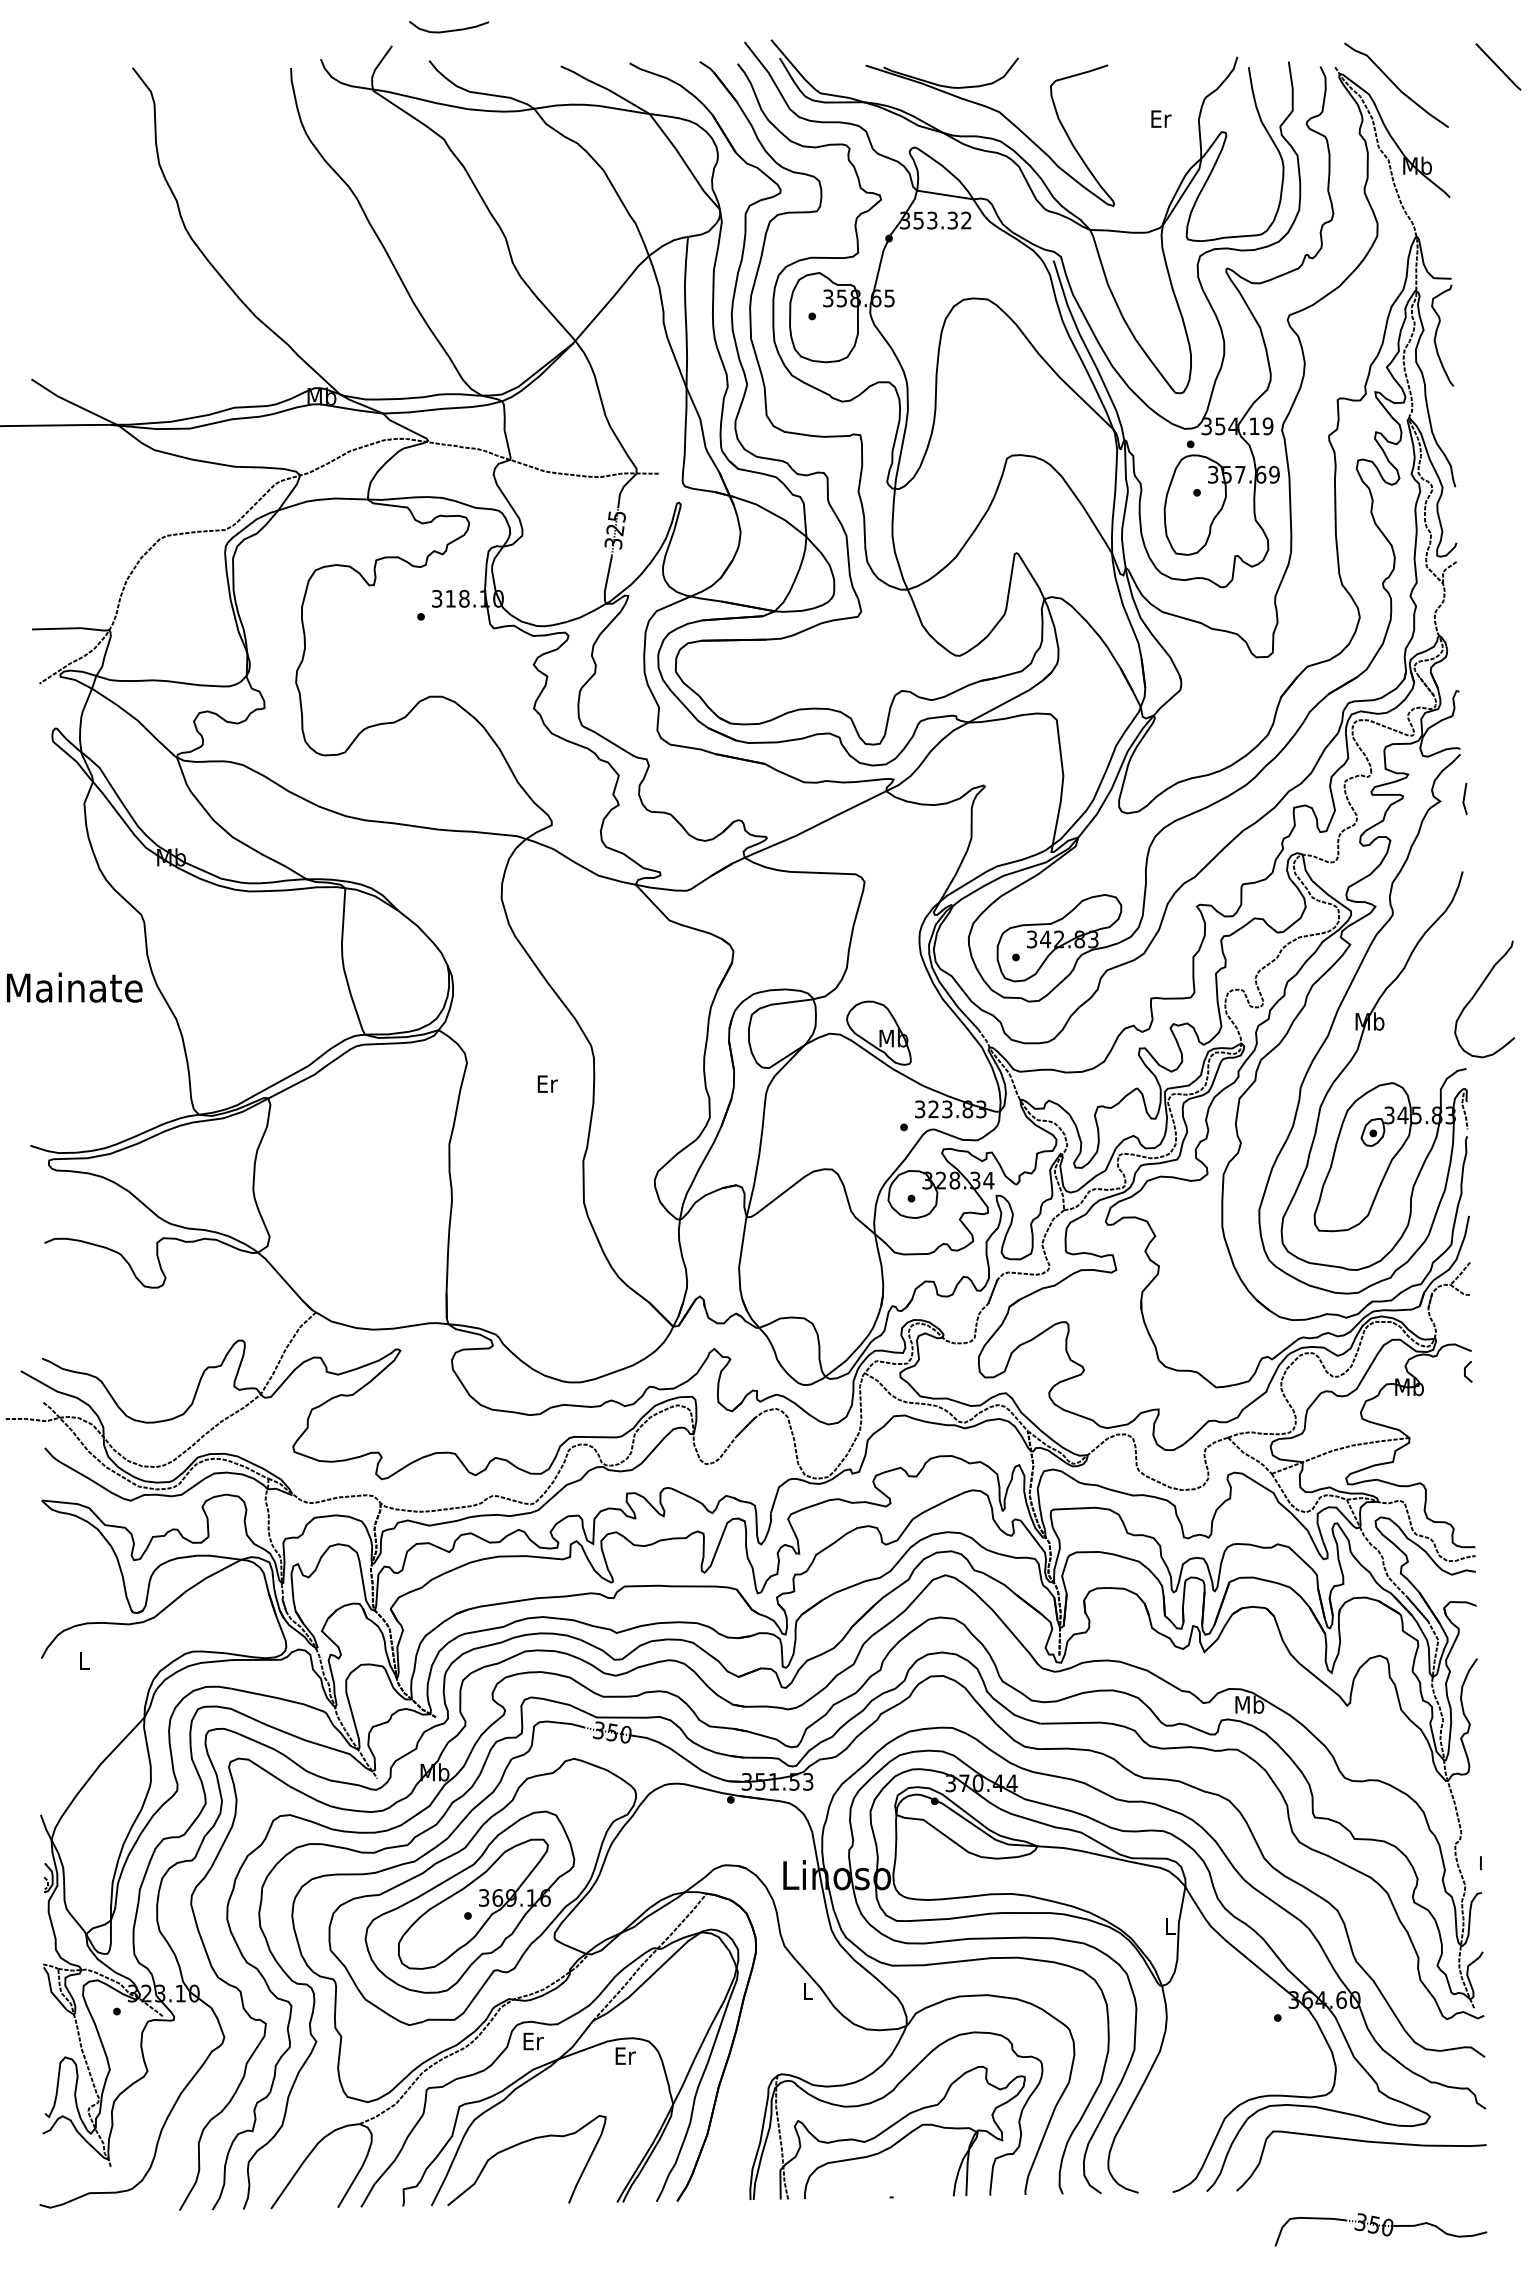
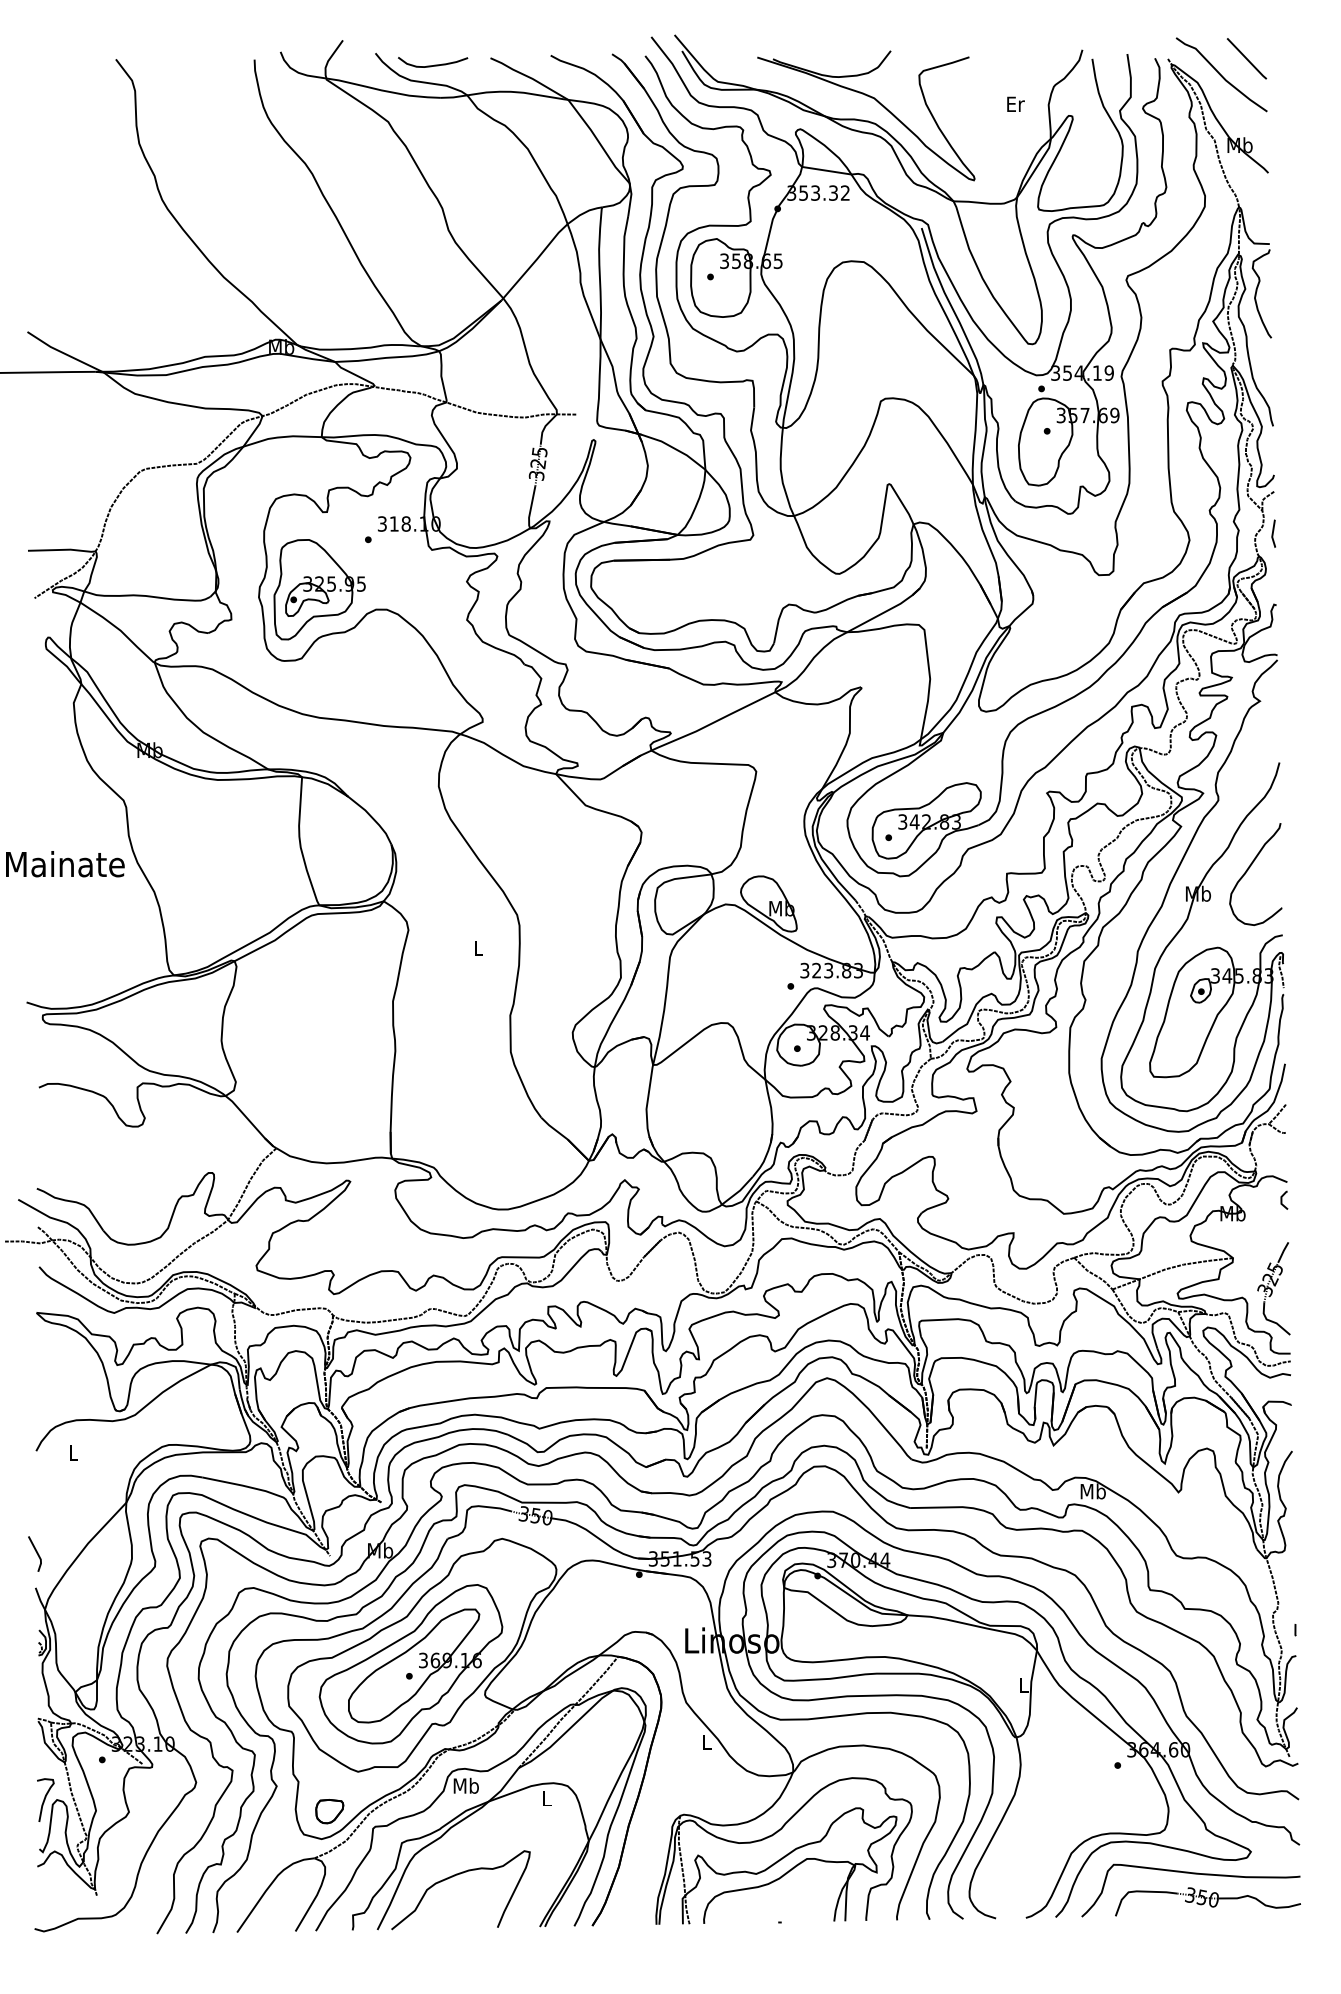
curve: (449, 30) -> (433, 65), moved
line: (1498, 66) -> (1246, 58), moved
part: (365, 673) -> (319, 589), added
line: (1464, 798) -> (1273, 533), moved
curve: (1475, 995) -> (1247, 871), moved
text: (547, 1083) -> (478, 948), Er -> L
part: (1456, 1472) -> (1274, 1288), added
line: (41, 1775) -> (36, 1553), added
text: (532, 2041) -> (465, 1786), Er -> Mb
text: (625, 2055) -> (547, 1798), Er -> L
curve: (52, 2056) -> (45, 1799), added
part: (376, 2070) -> (329, 1811), added
part: (1380, 2229) -> (1207, 1901), moved

